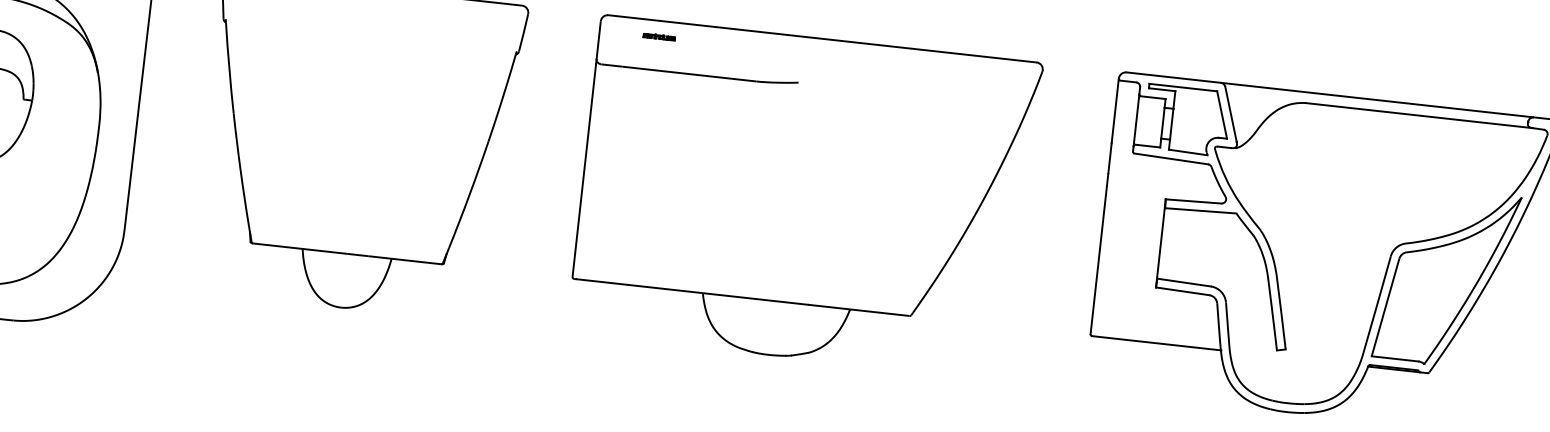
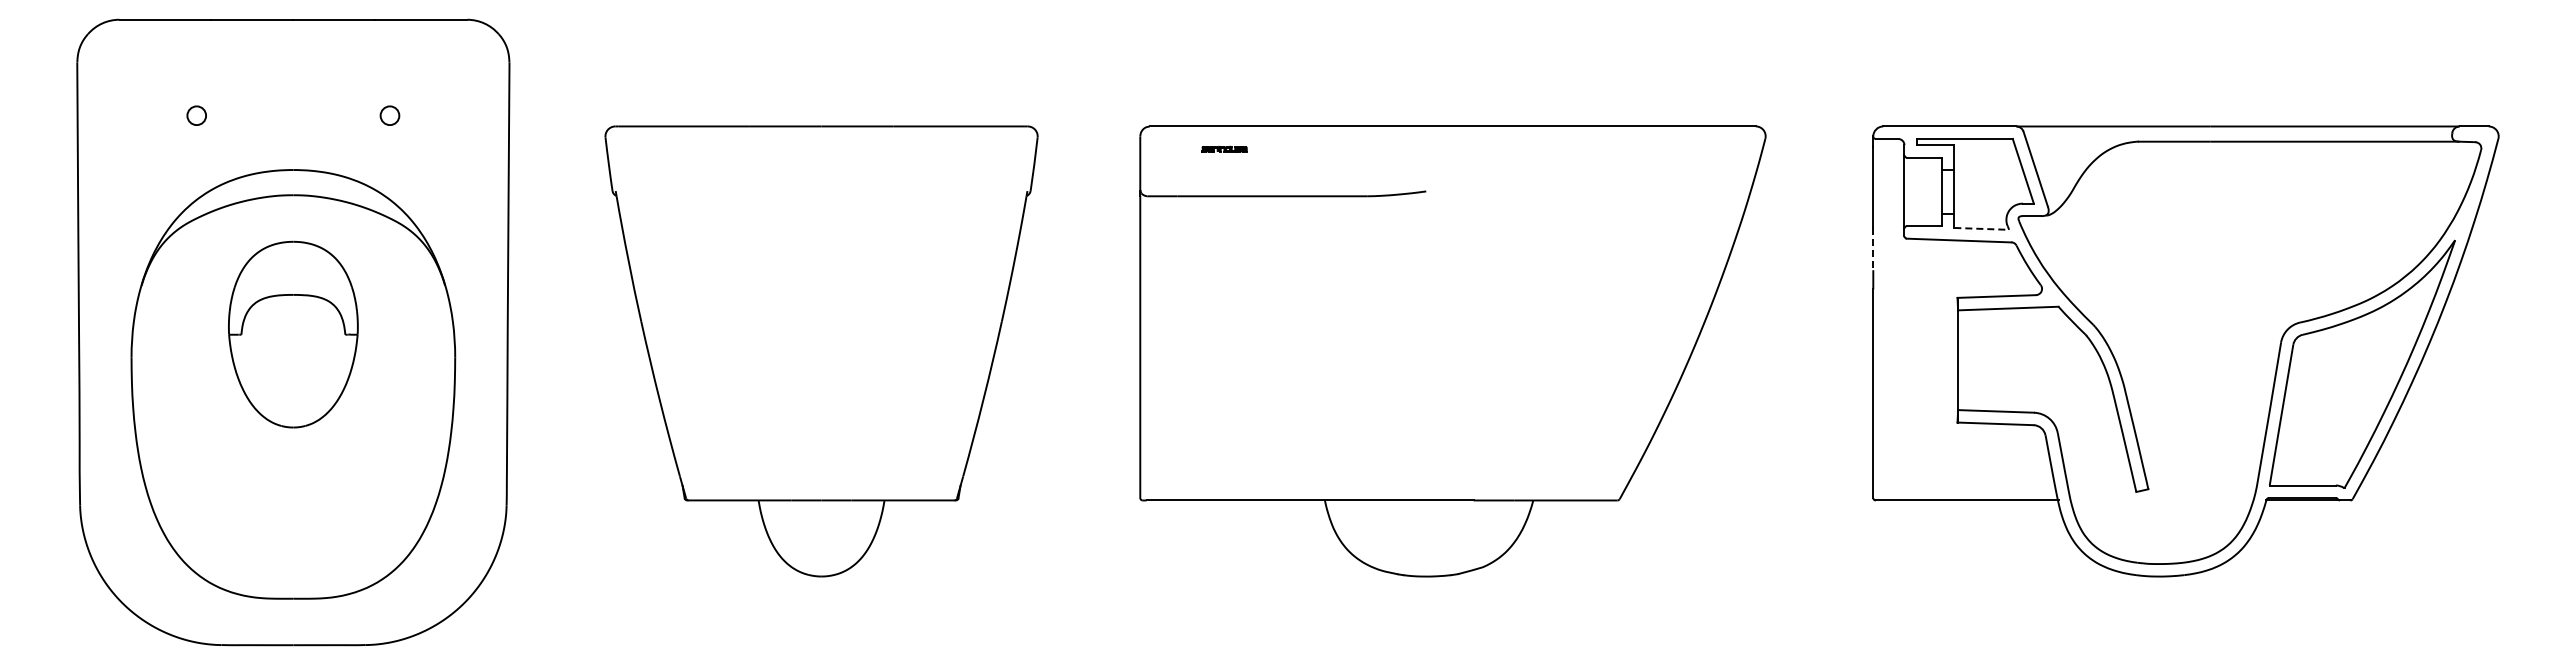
line: (1188, 152) -> (1982, 228), solid -> dashed
line: (1110, 158) -> (1873, 249), solid -> dashed

